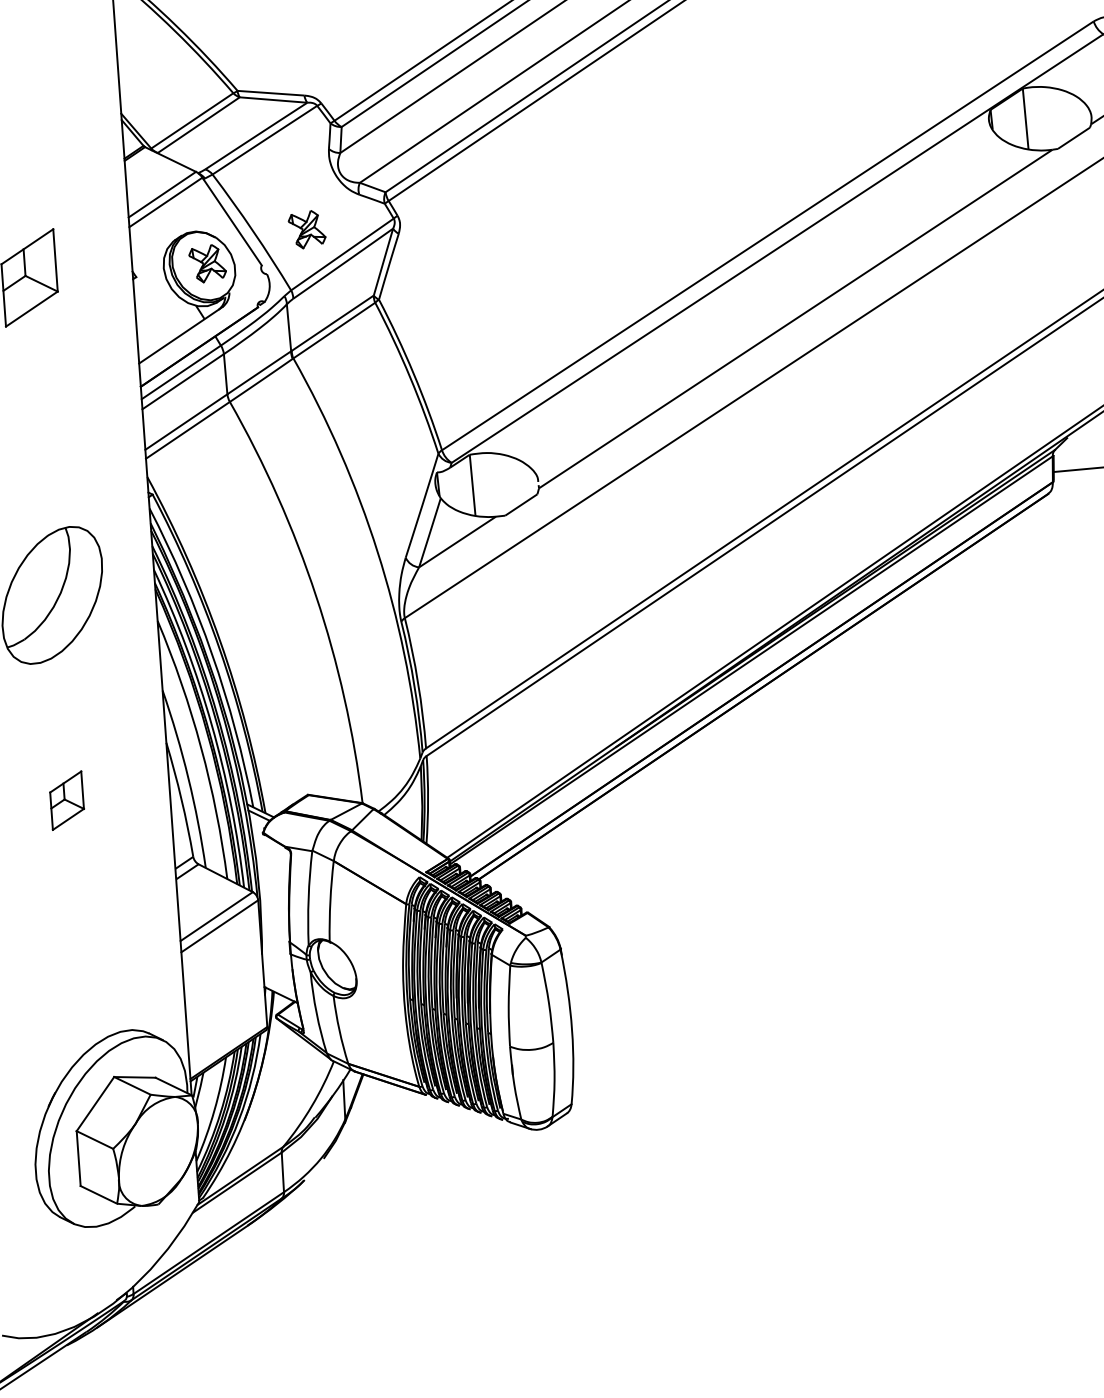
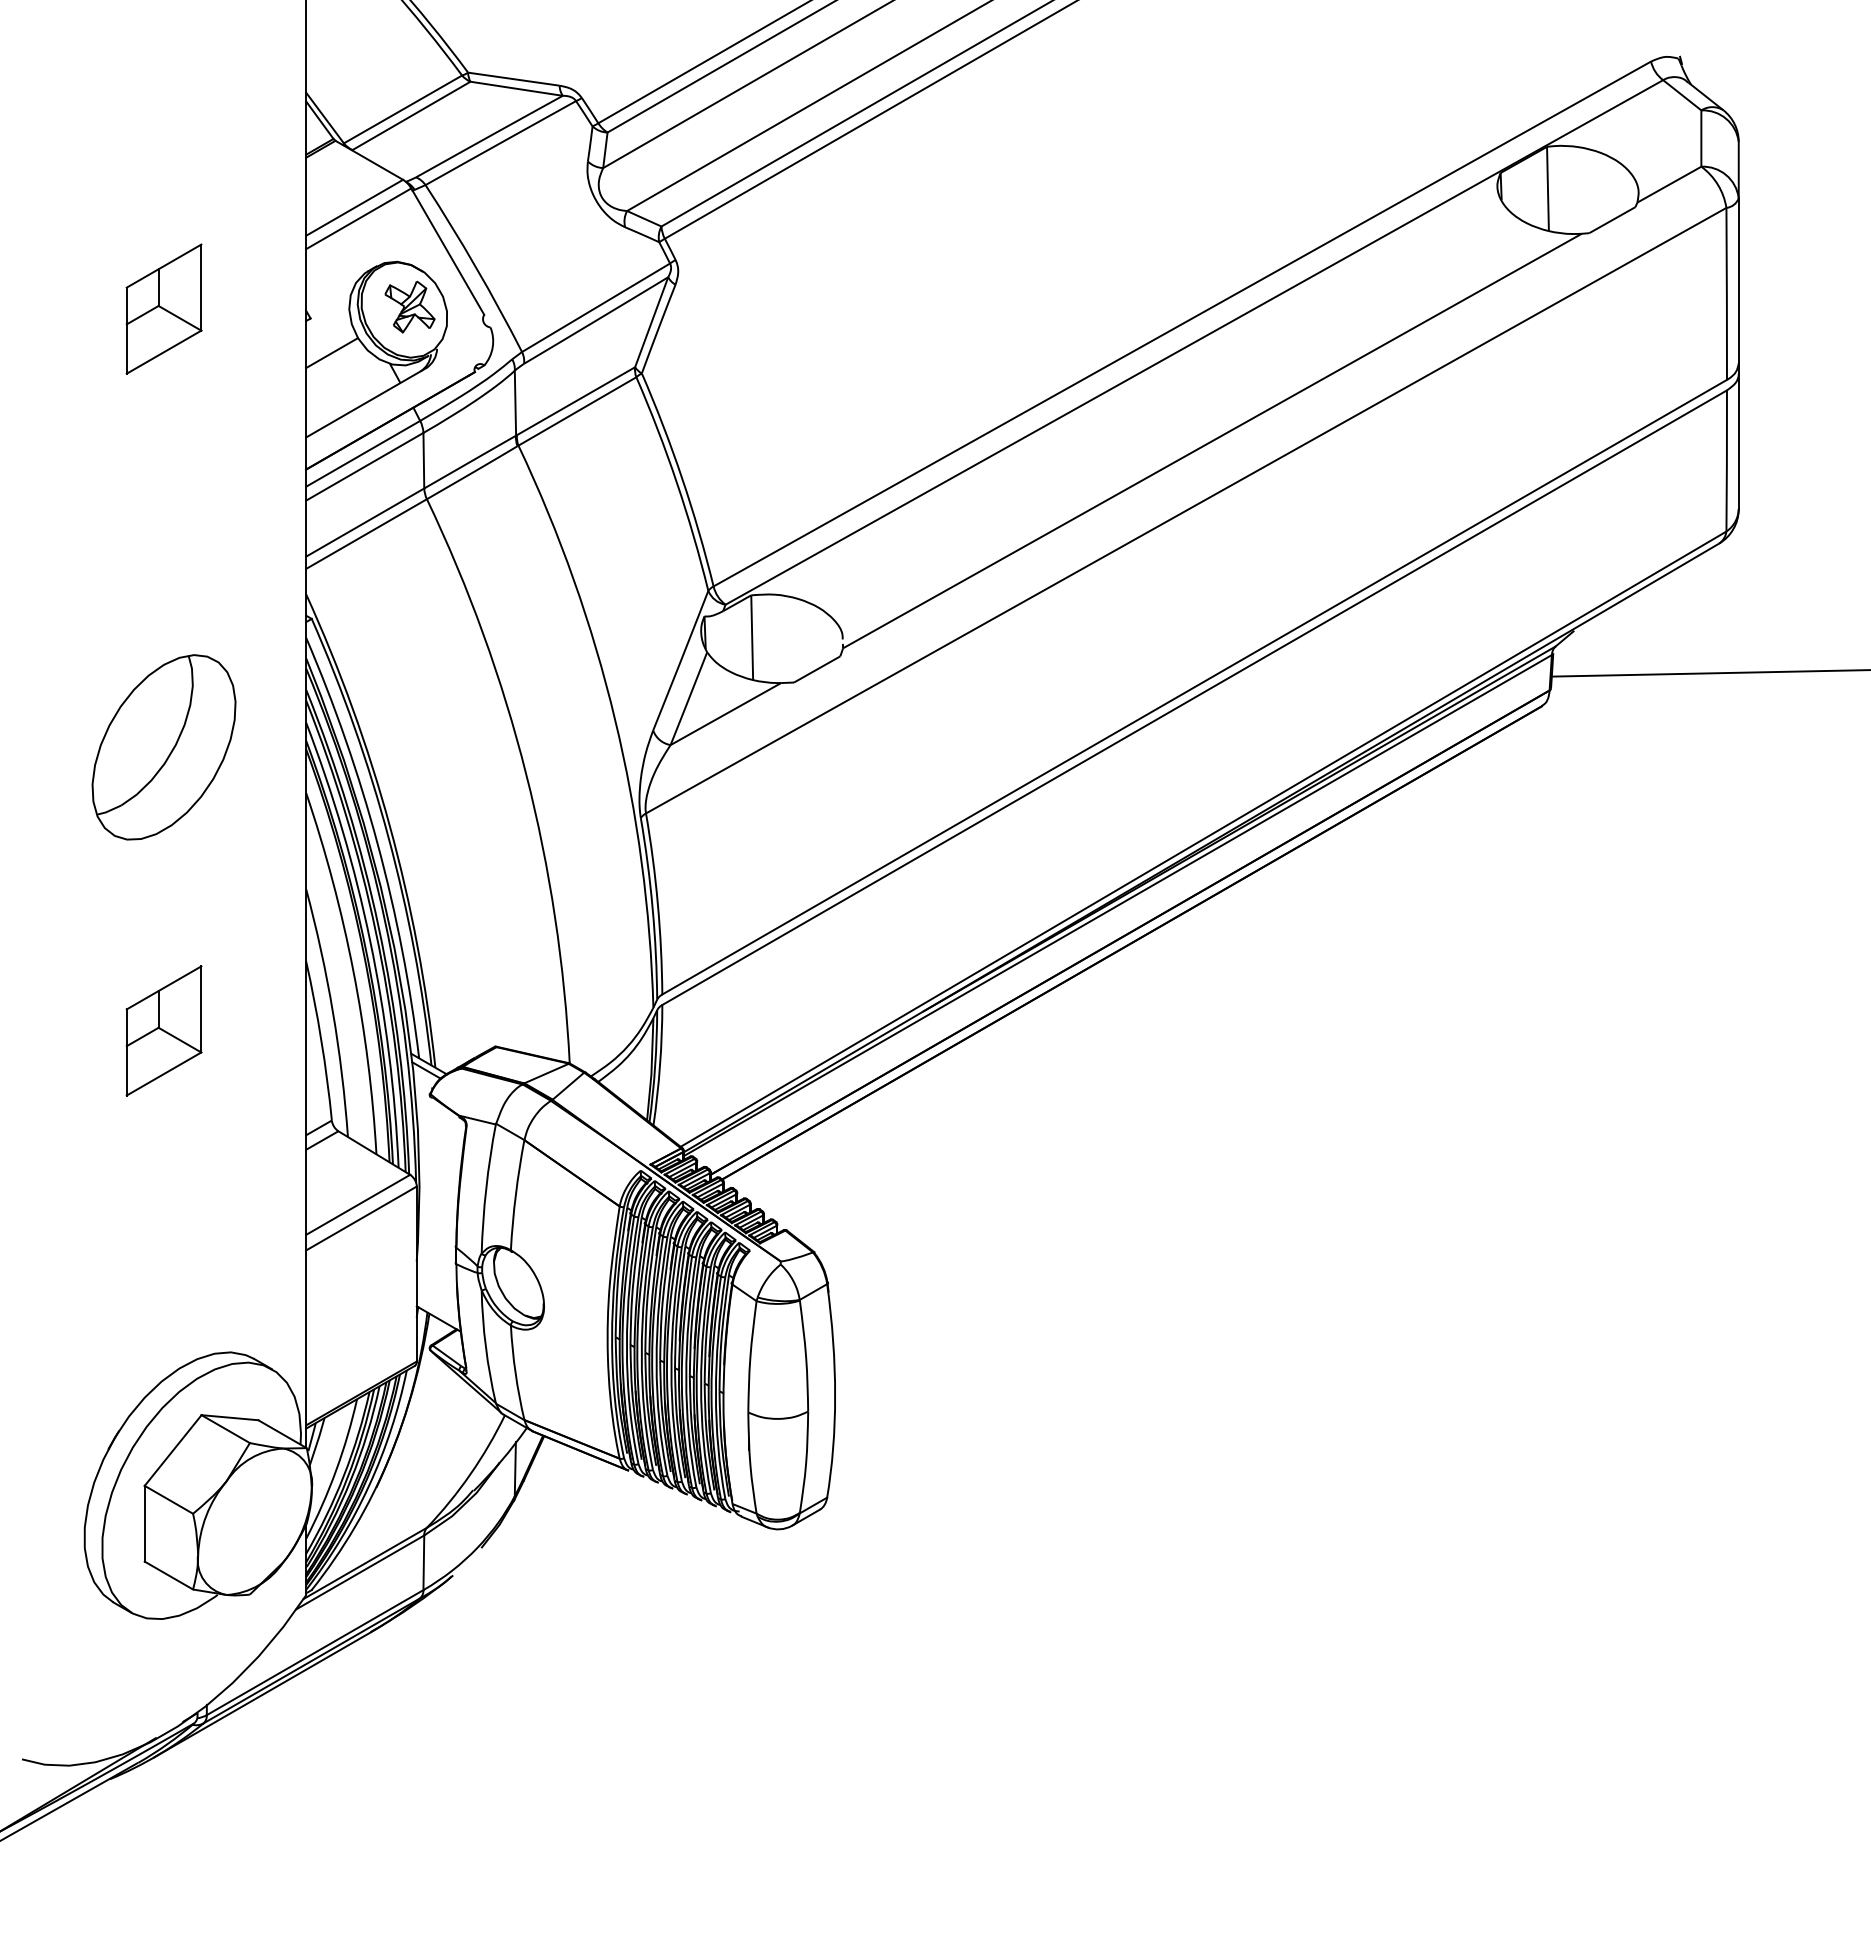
part: (306, 229) -> (549, 269), removed
line: (153, 301) -> (332, 353), added
part: (66, 800) -> (163, 1030), size x1.67

